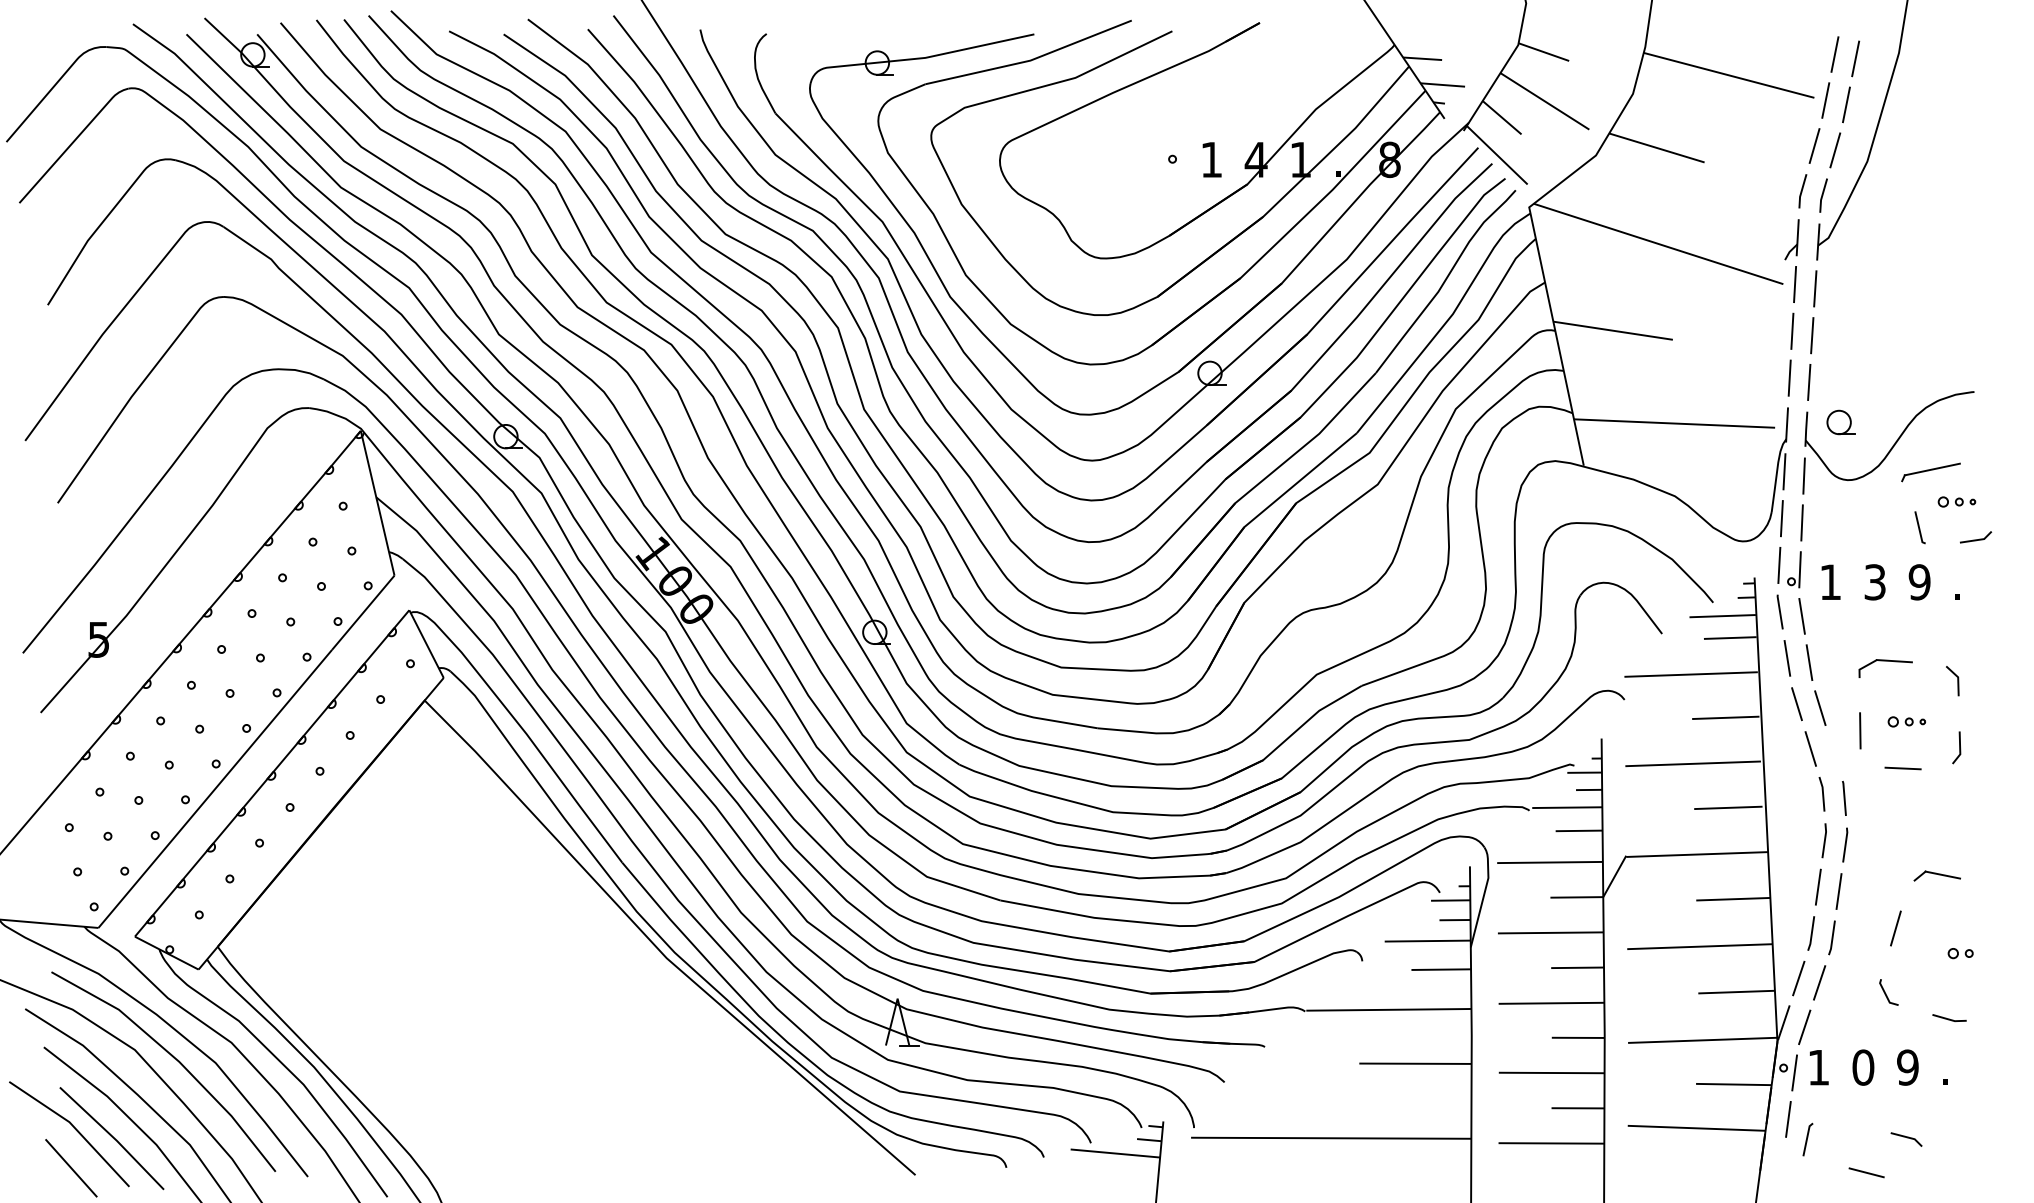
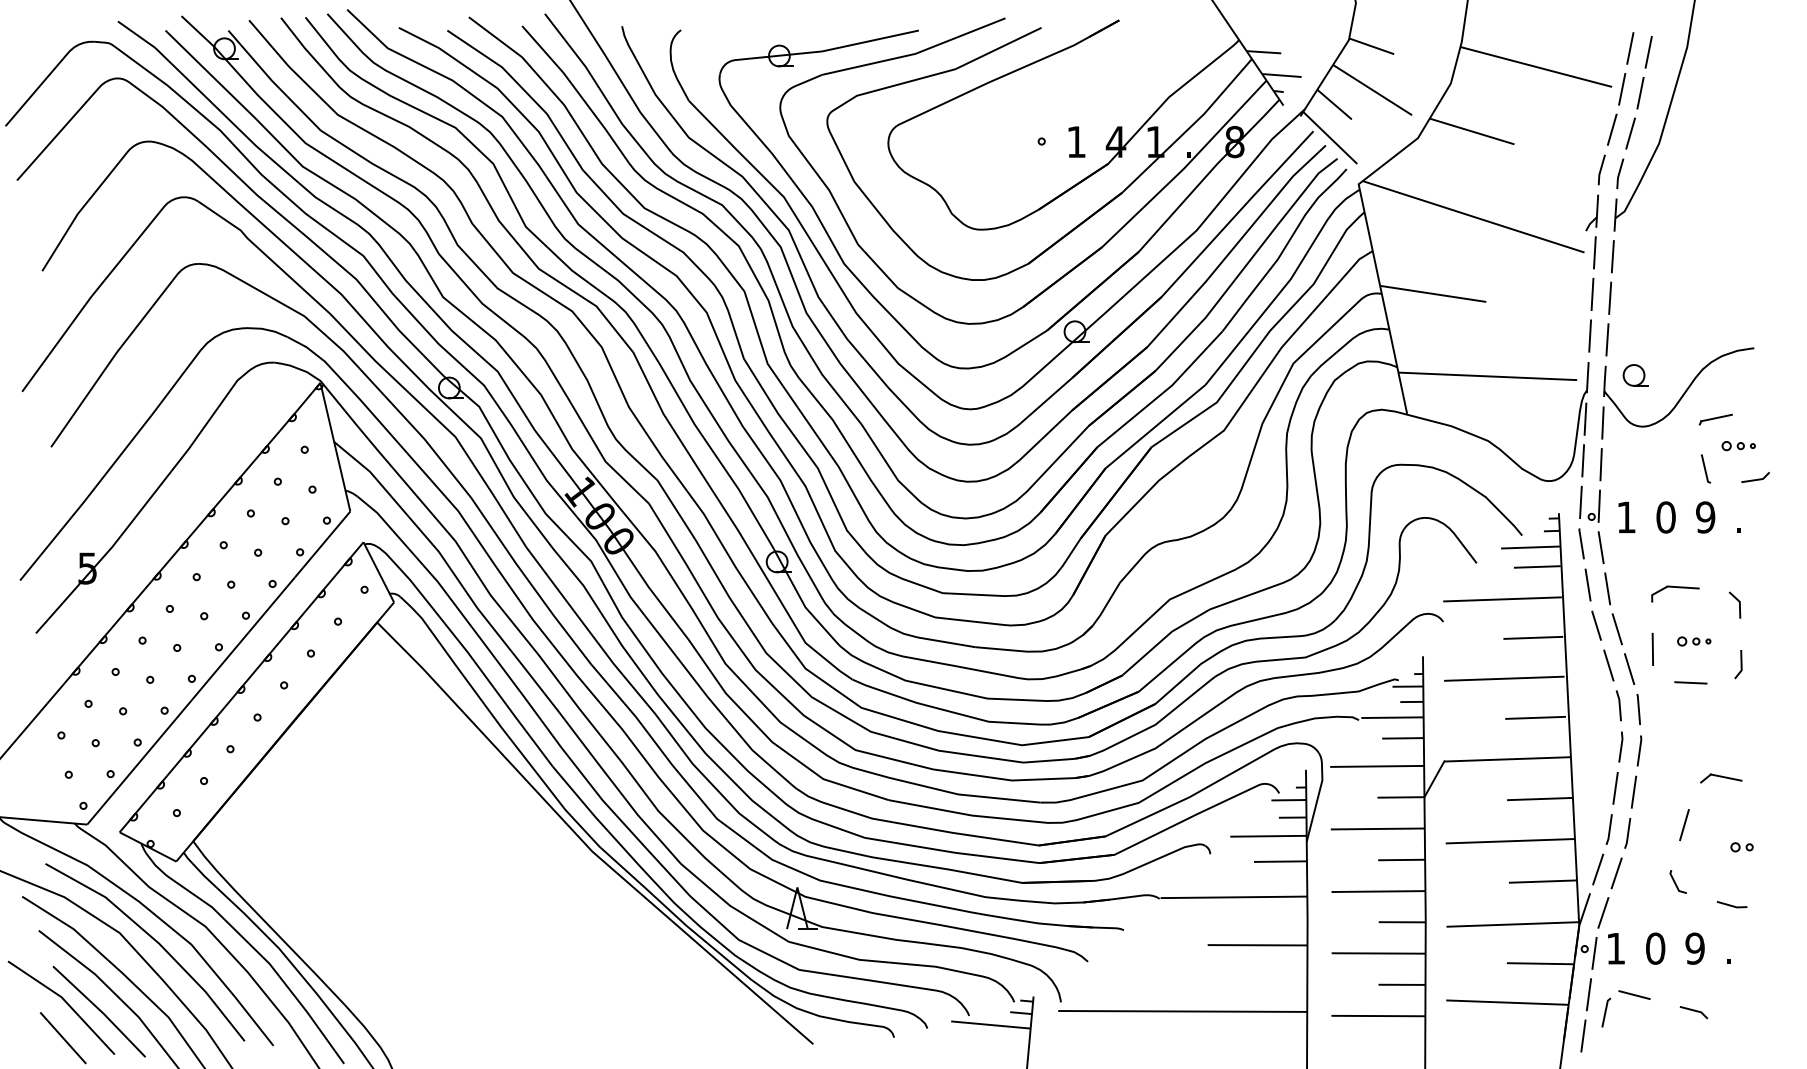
part: (1931, 471) -> (1716, 418), size x0.62
text: (1875, 582) -> (1666, 517), 3 -> 0
line: (1833, 752) -> (1629, 668), added
line: (1781, 1165) -> (1582, 1035), added
line: (1866, 1172) -> (1634, 994), moved

